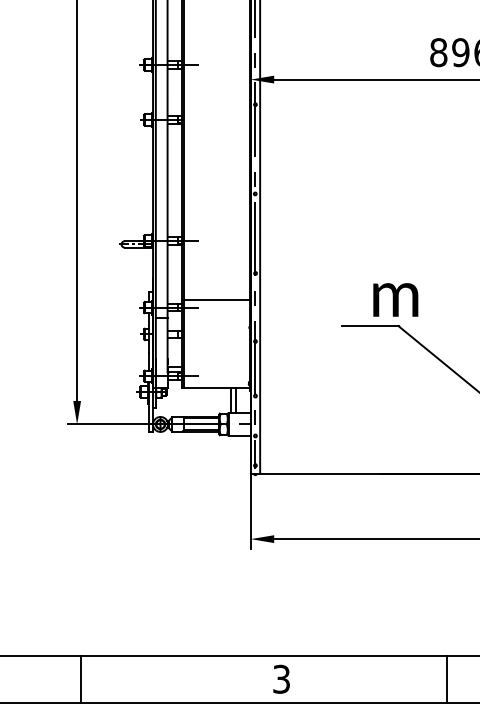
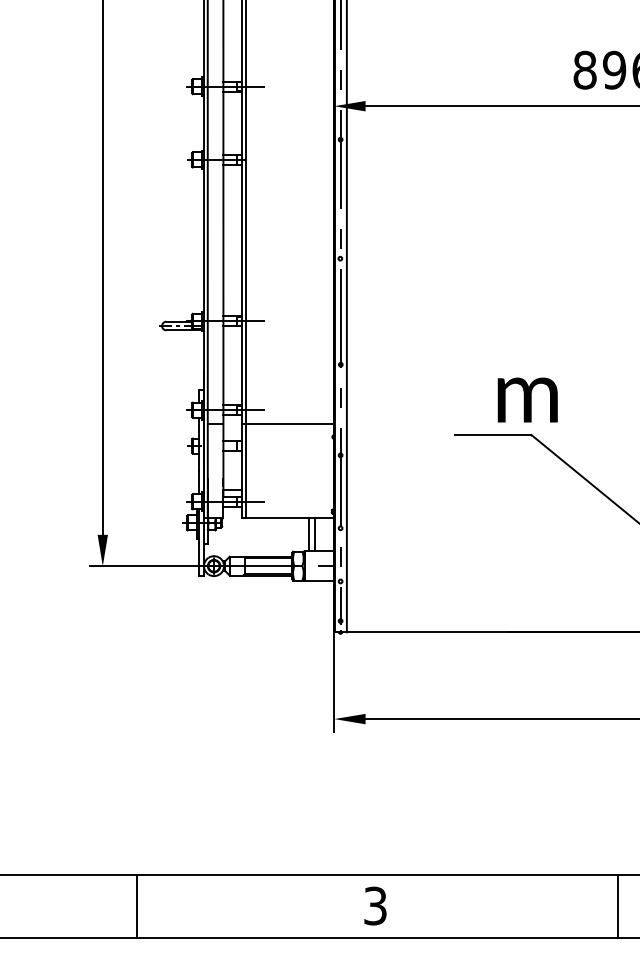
line: (216, 300) -> (288, 423), moved
line: (81, 679) -> (136, 906), moved
line: (447, 679) -> (618, 906), moved

